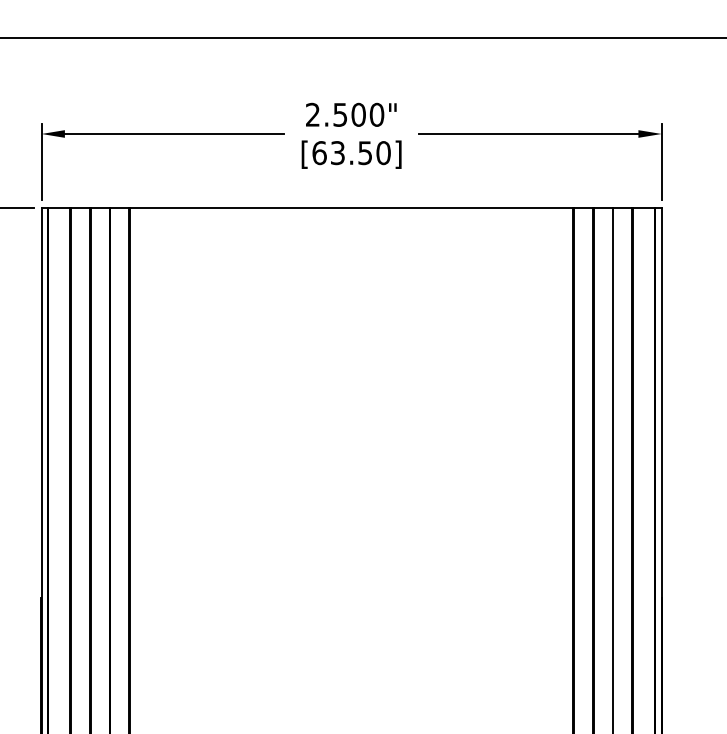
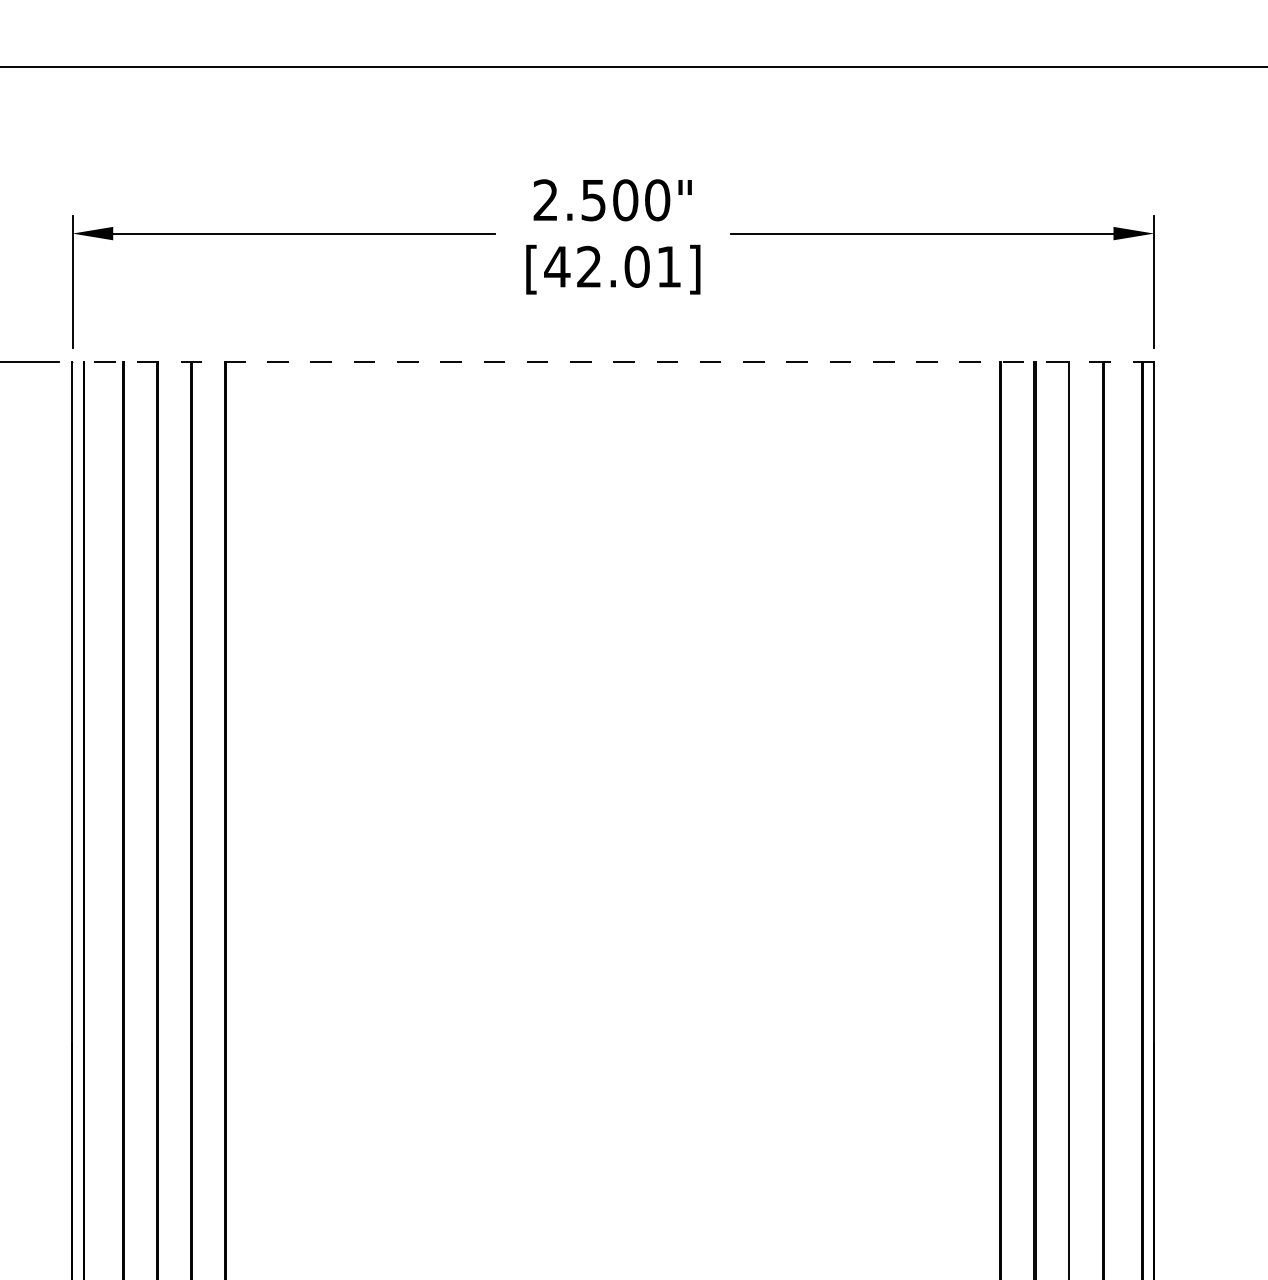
text: (350, 153) -> (611, 267), [63.50] -> [42.01]
line: (351, 207) -> (613, 361), solid -> dashed

